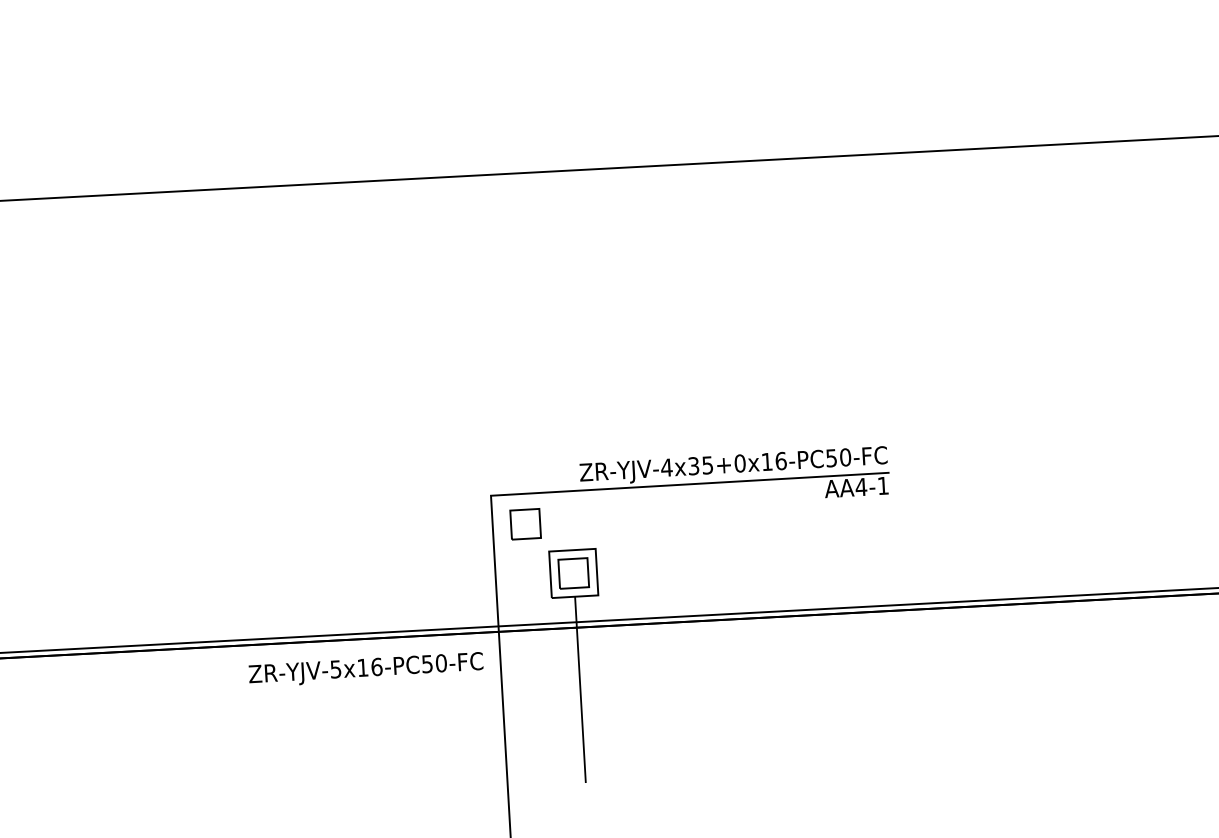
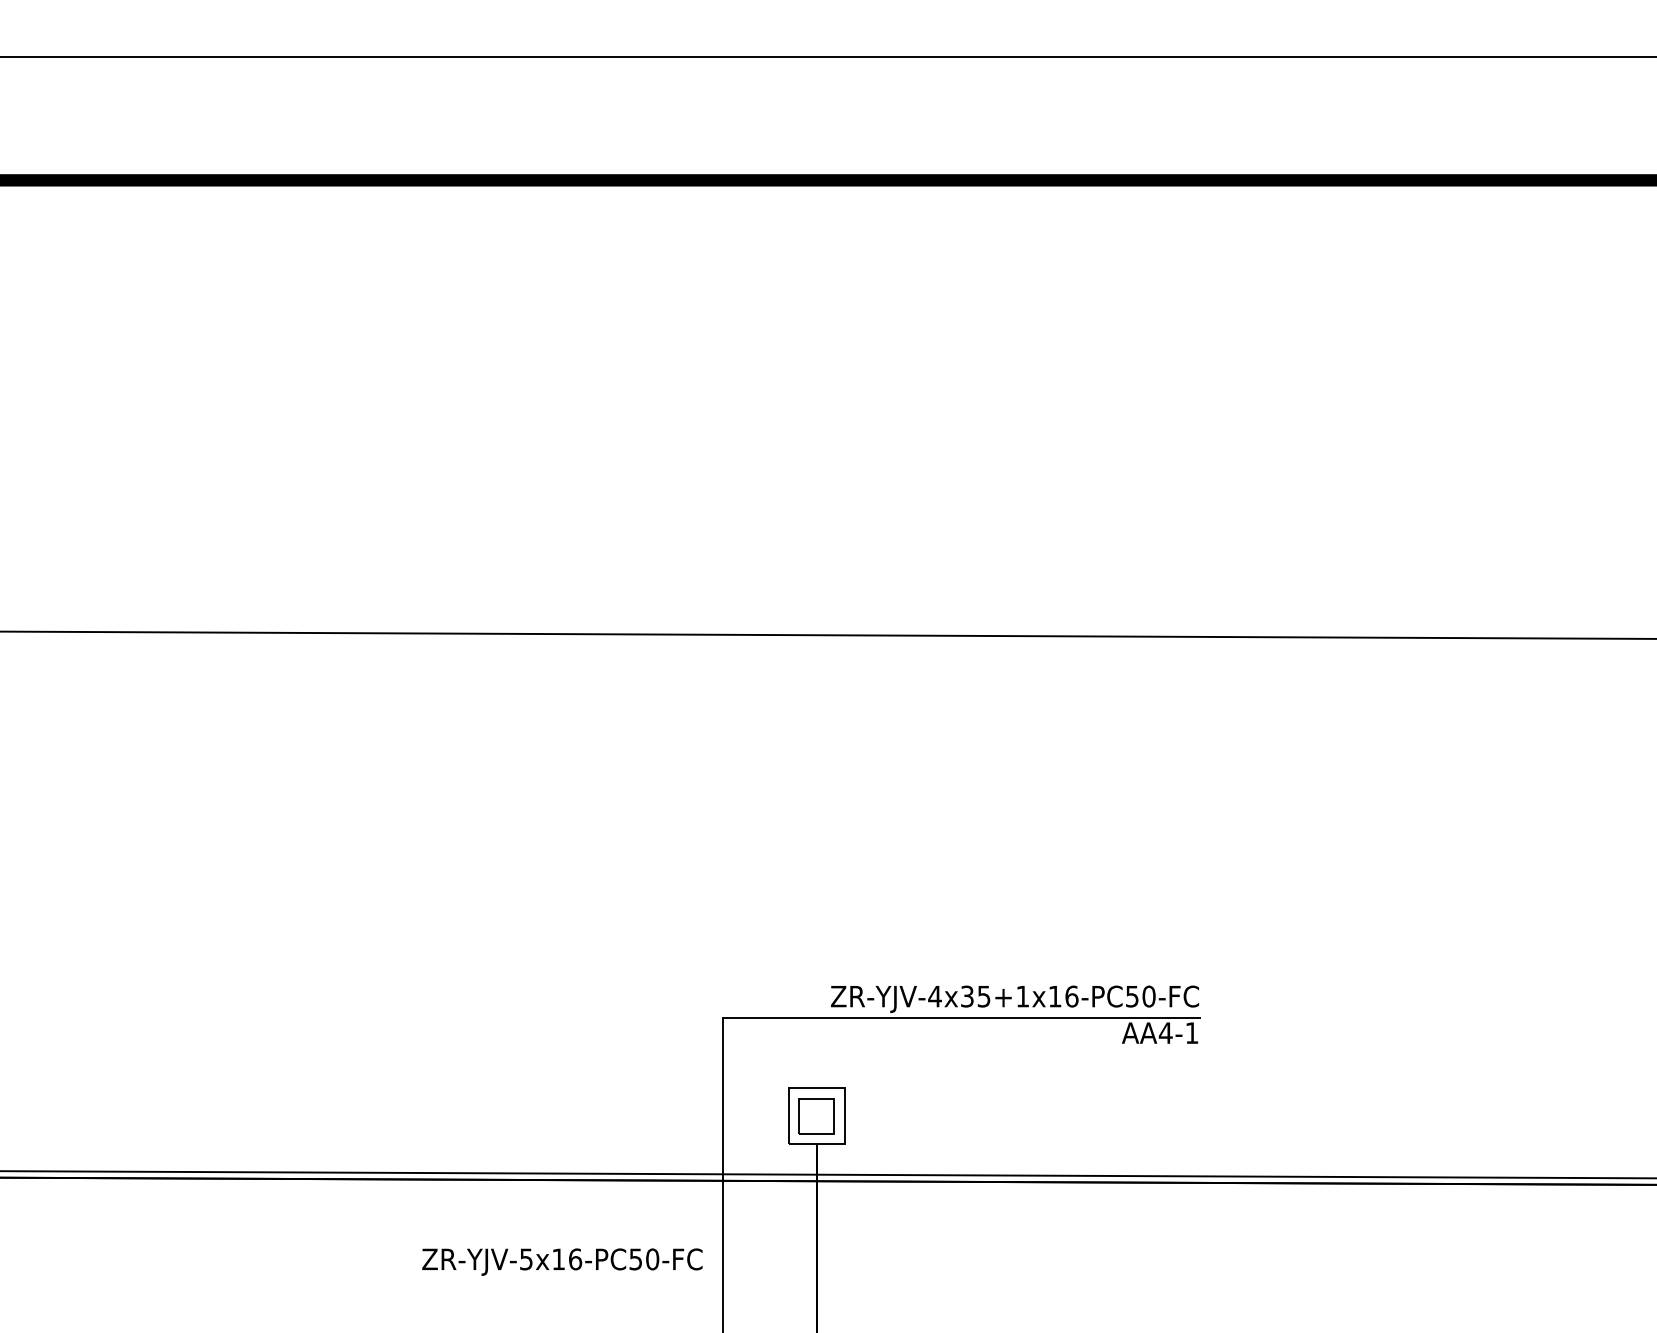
text: (739, 463) -> (1022, 996), ZR-YJV-4x35+0x16-PC50-FC -> ZR-YJV-4x35+1x16-PC50-FC
part: (525, 524) -> (762, 1054), removed
text: (366, 669) -> (562, 1261), moved

